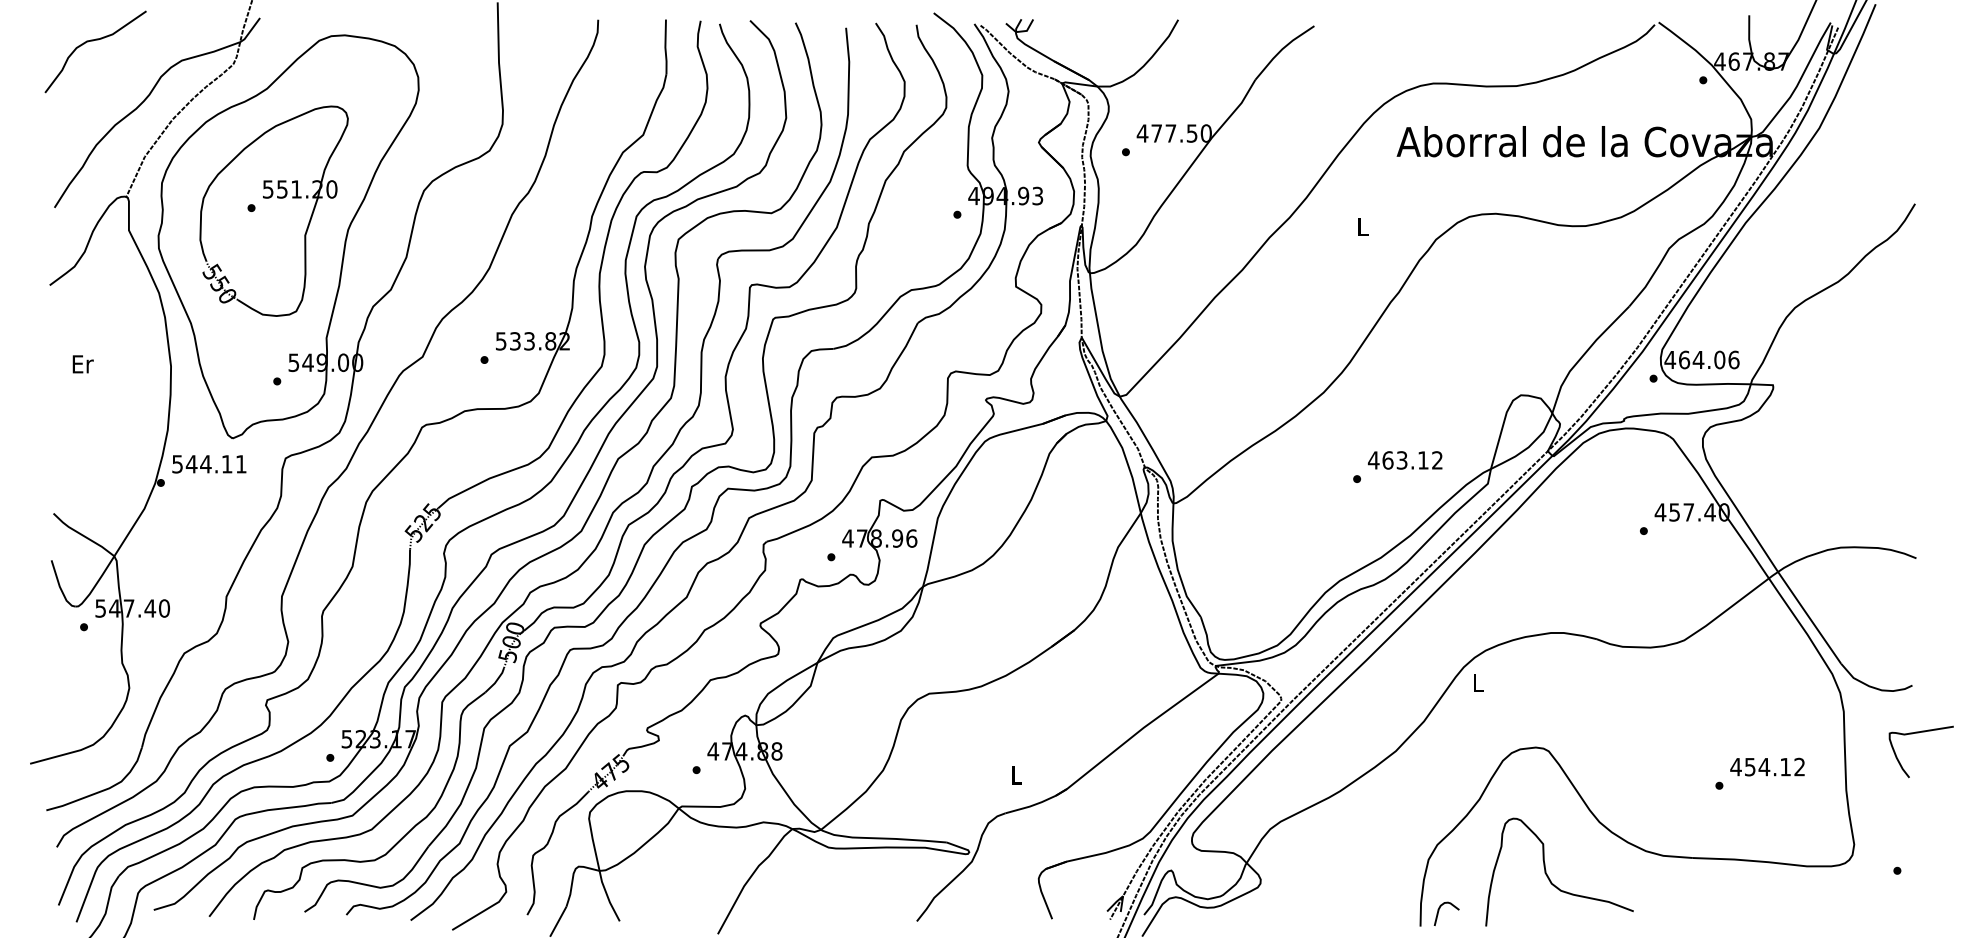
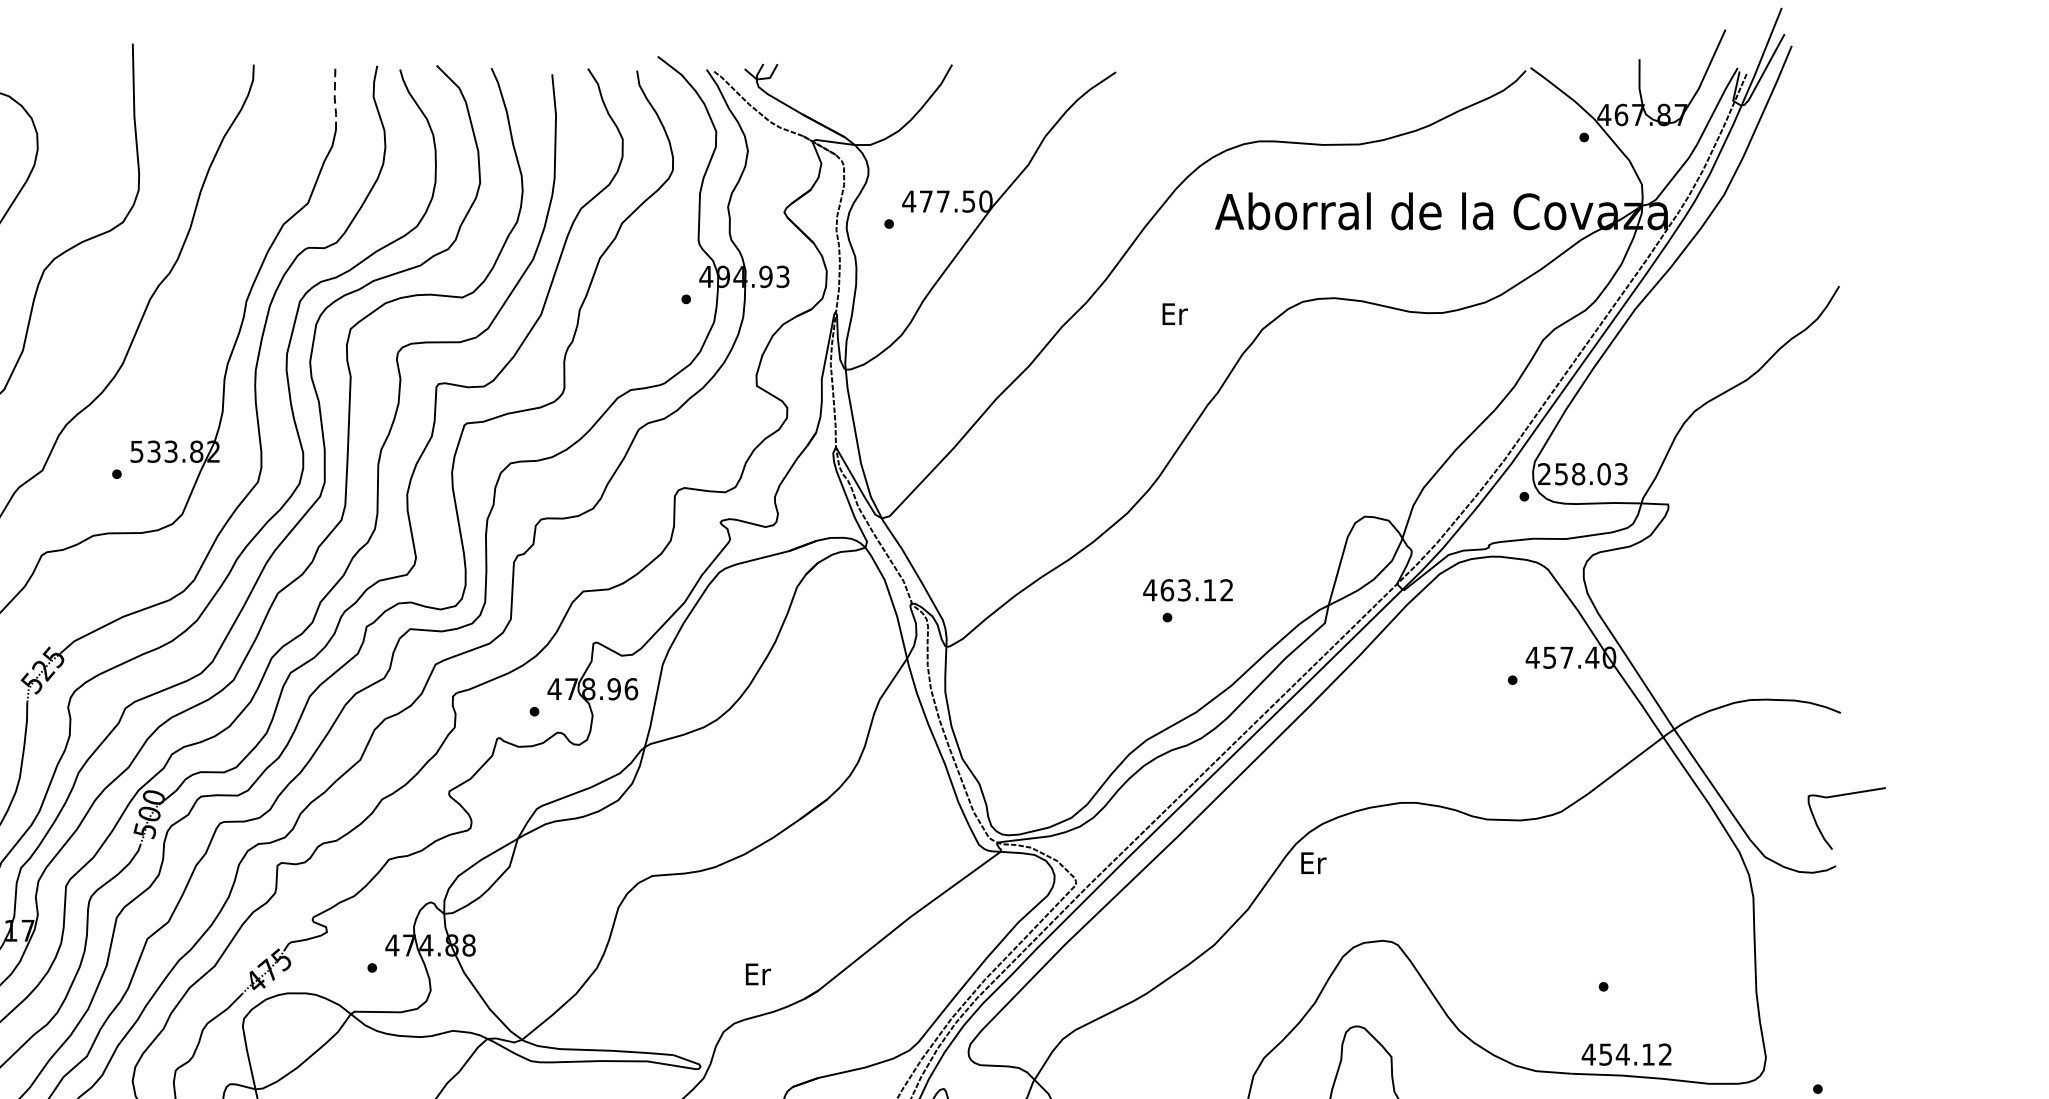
line: (665, 47) -> (334, 97), solid -> dashed
text: (1363, 227) -> (1175, 314), L -> Er
text: (1701, 359) -> (1582, 473), 464.06 -> 258.03
text: (1405, 460) -> (1188, 590), moved
text: (1478, 683) -> (1313, 863), L -> Er
curve: (1918, 733) -> (1843, 796), moved
text: (1767, 766) -> (1626, 1053), moved
text: (1017, 775) -> (758, 974), L -> Er

